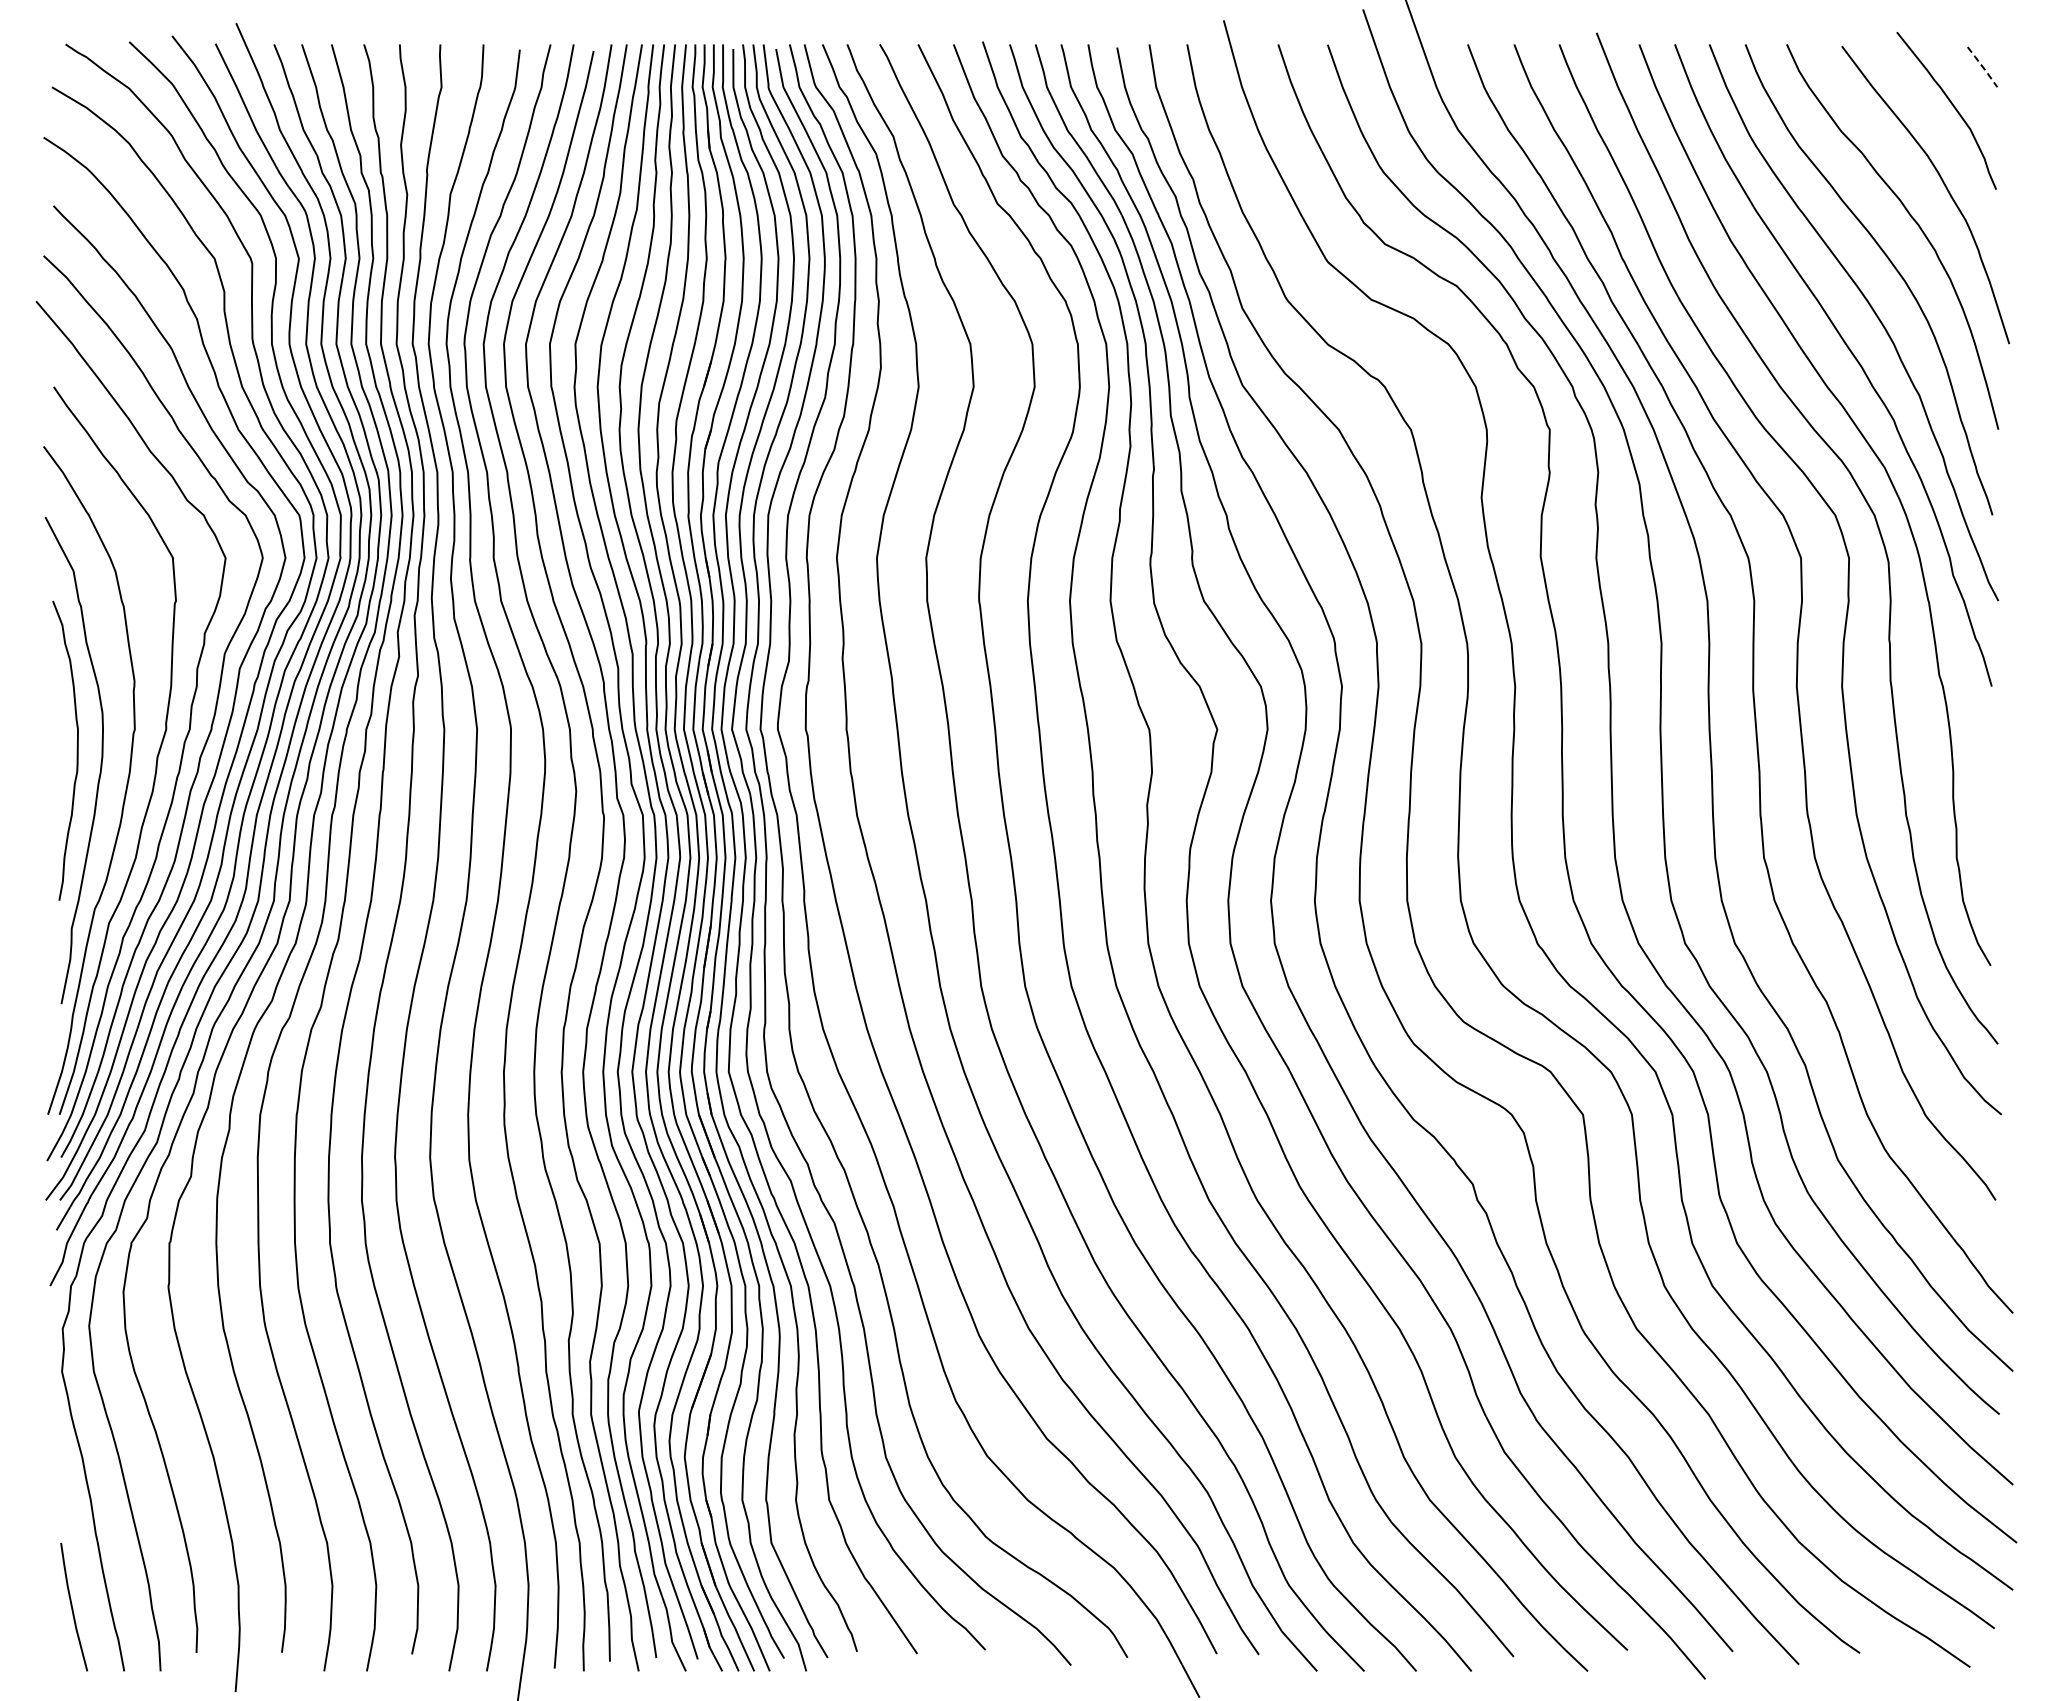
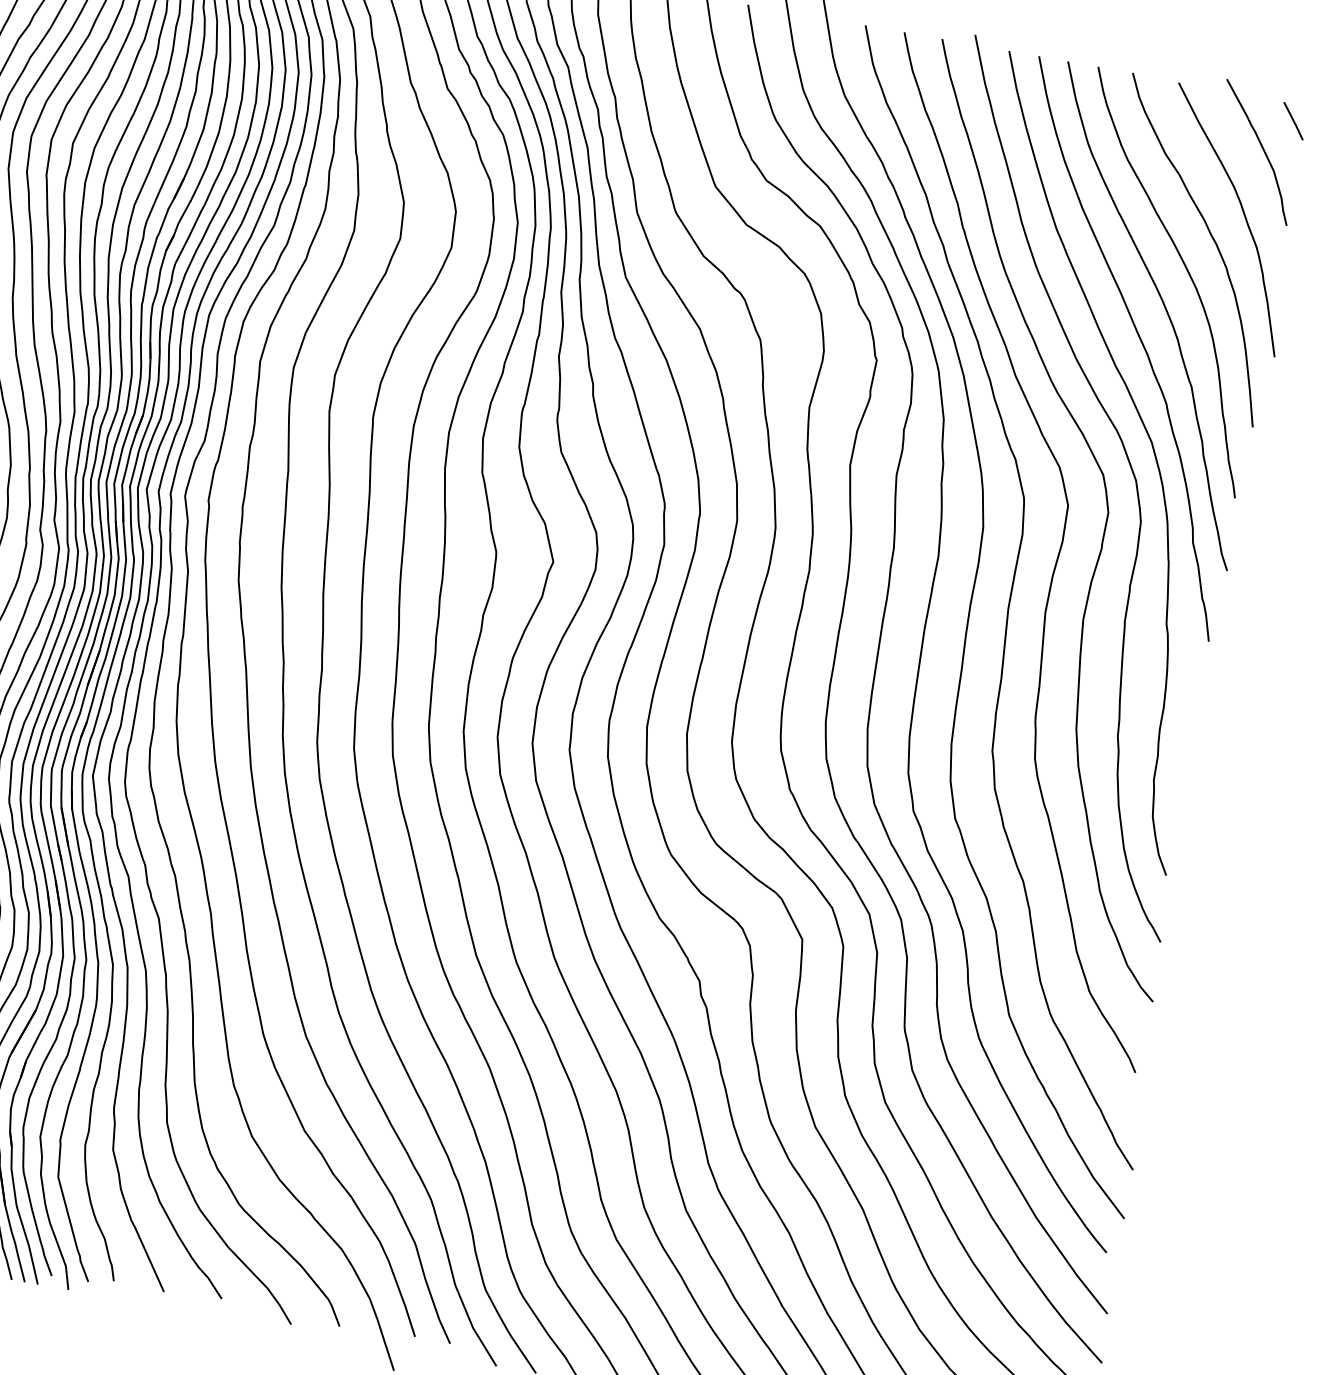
line: (1983, 67) -> (1294, 121), dashed -> solid

